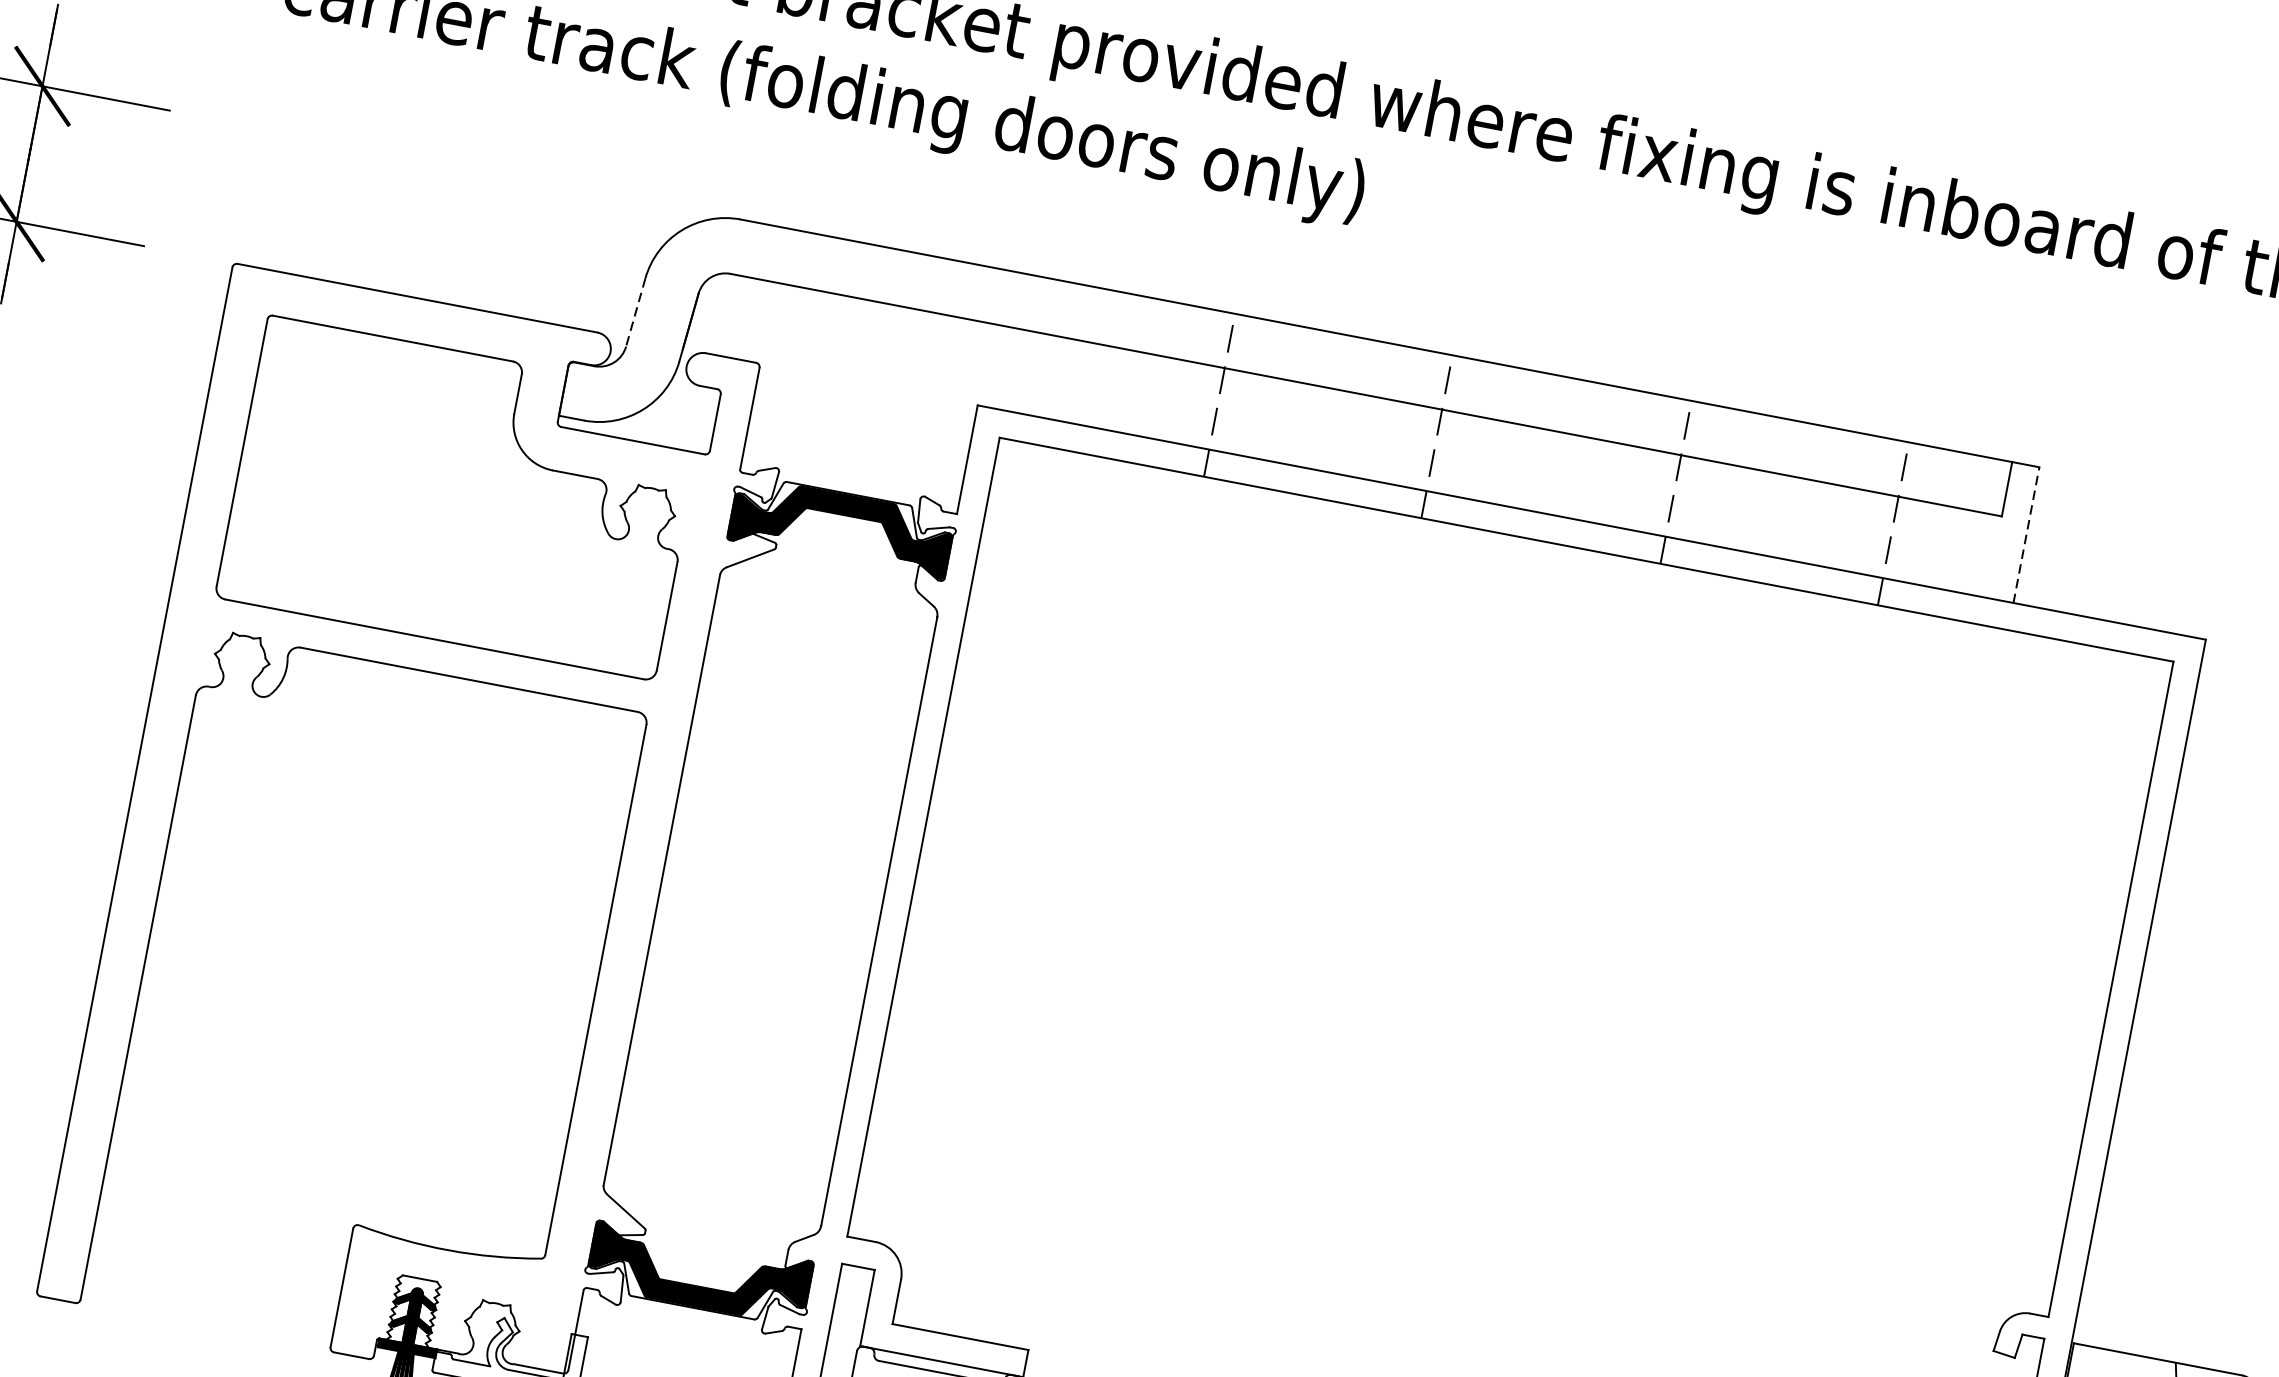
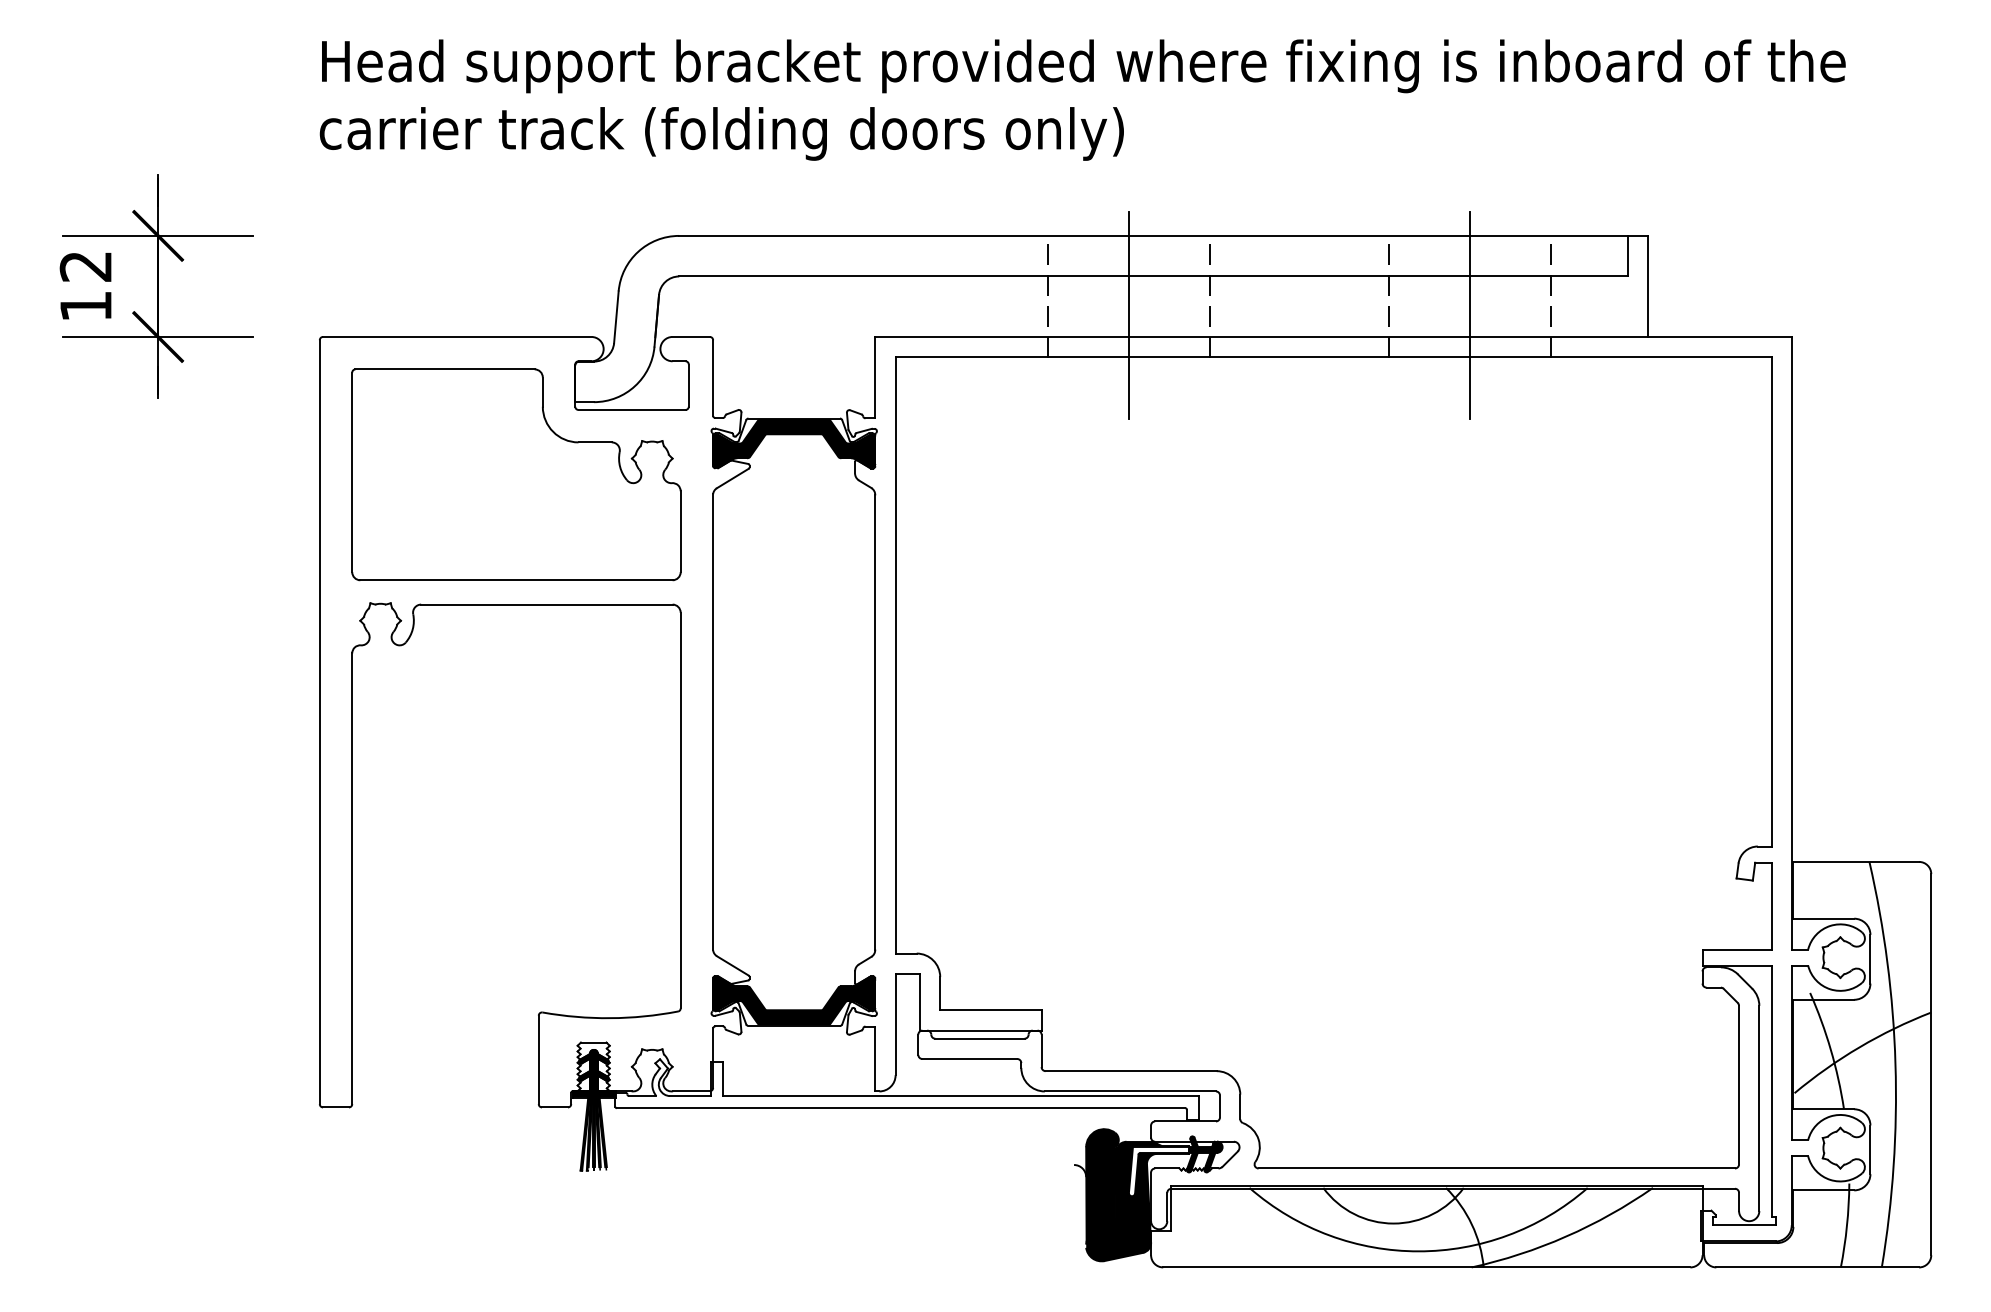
line: (635, 312) -> (616, 317), dashed -> solid
line: (1324, 439) -> (1129, 314), added
line: (1779, 526) -> (1469, 314), added
line: (2026, 535) -> (1648, 286), dashed -> solid

